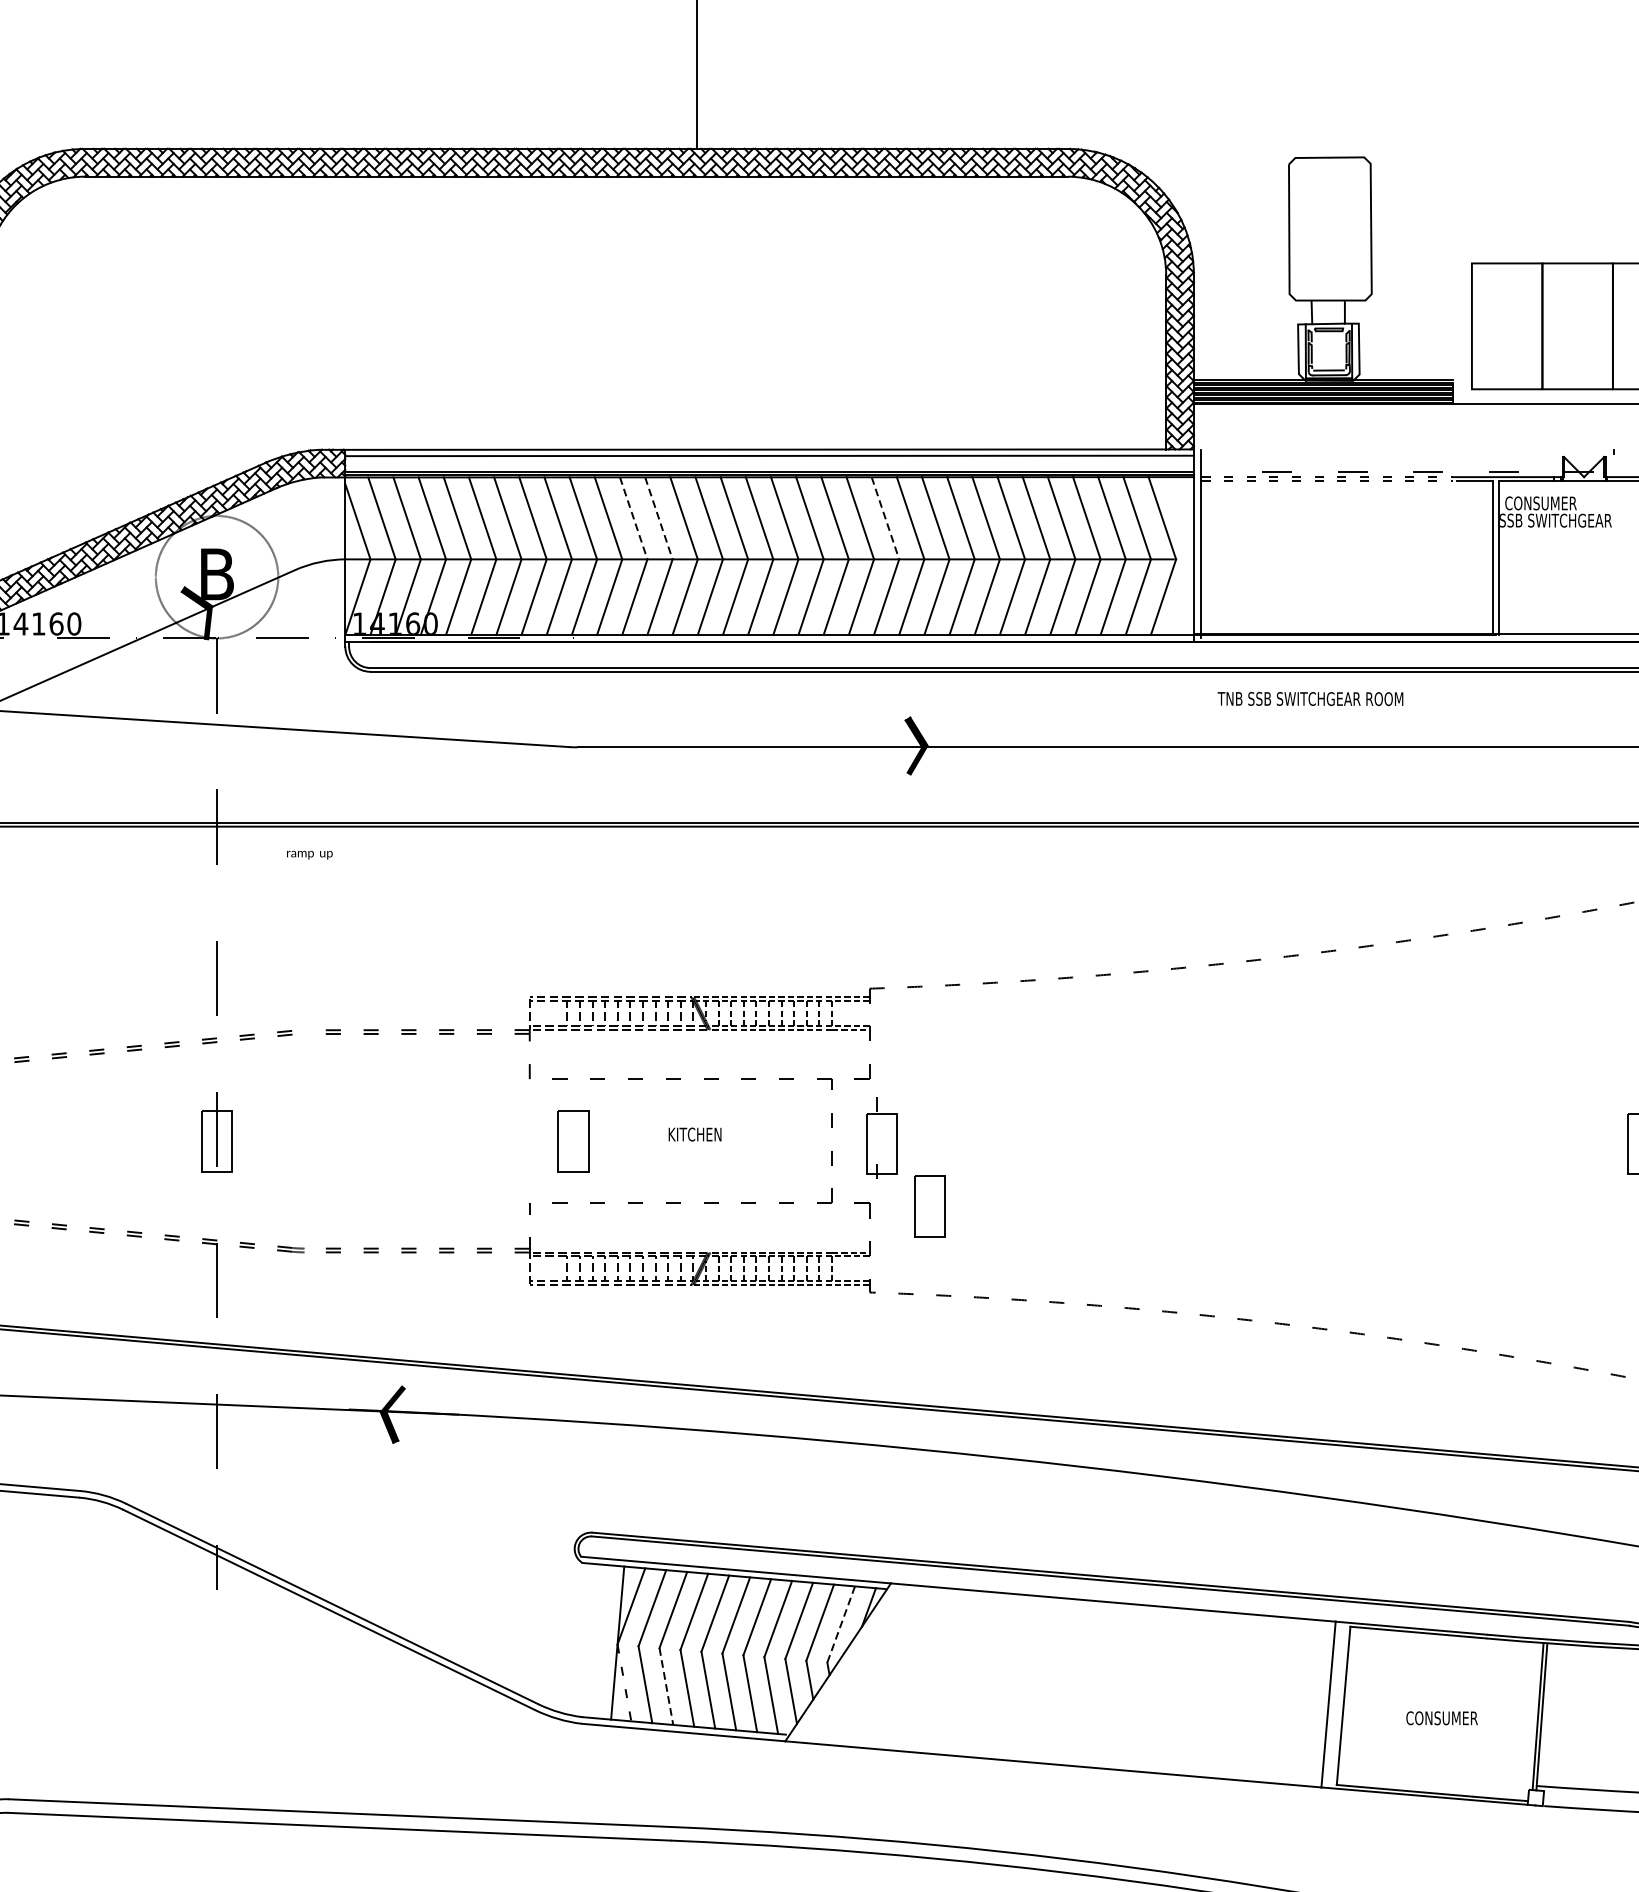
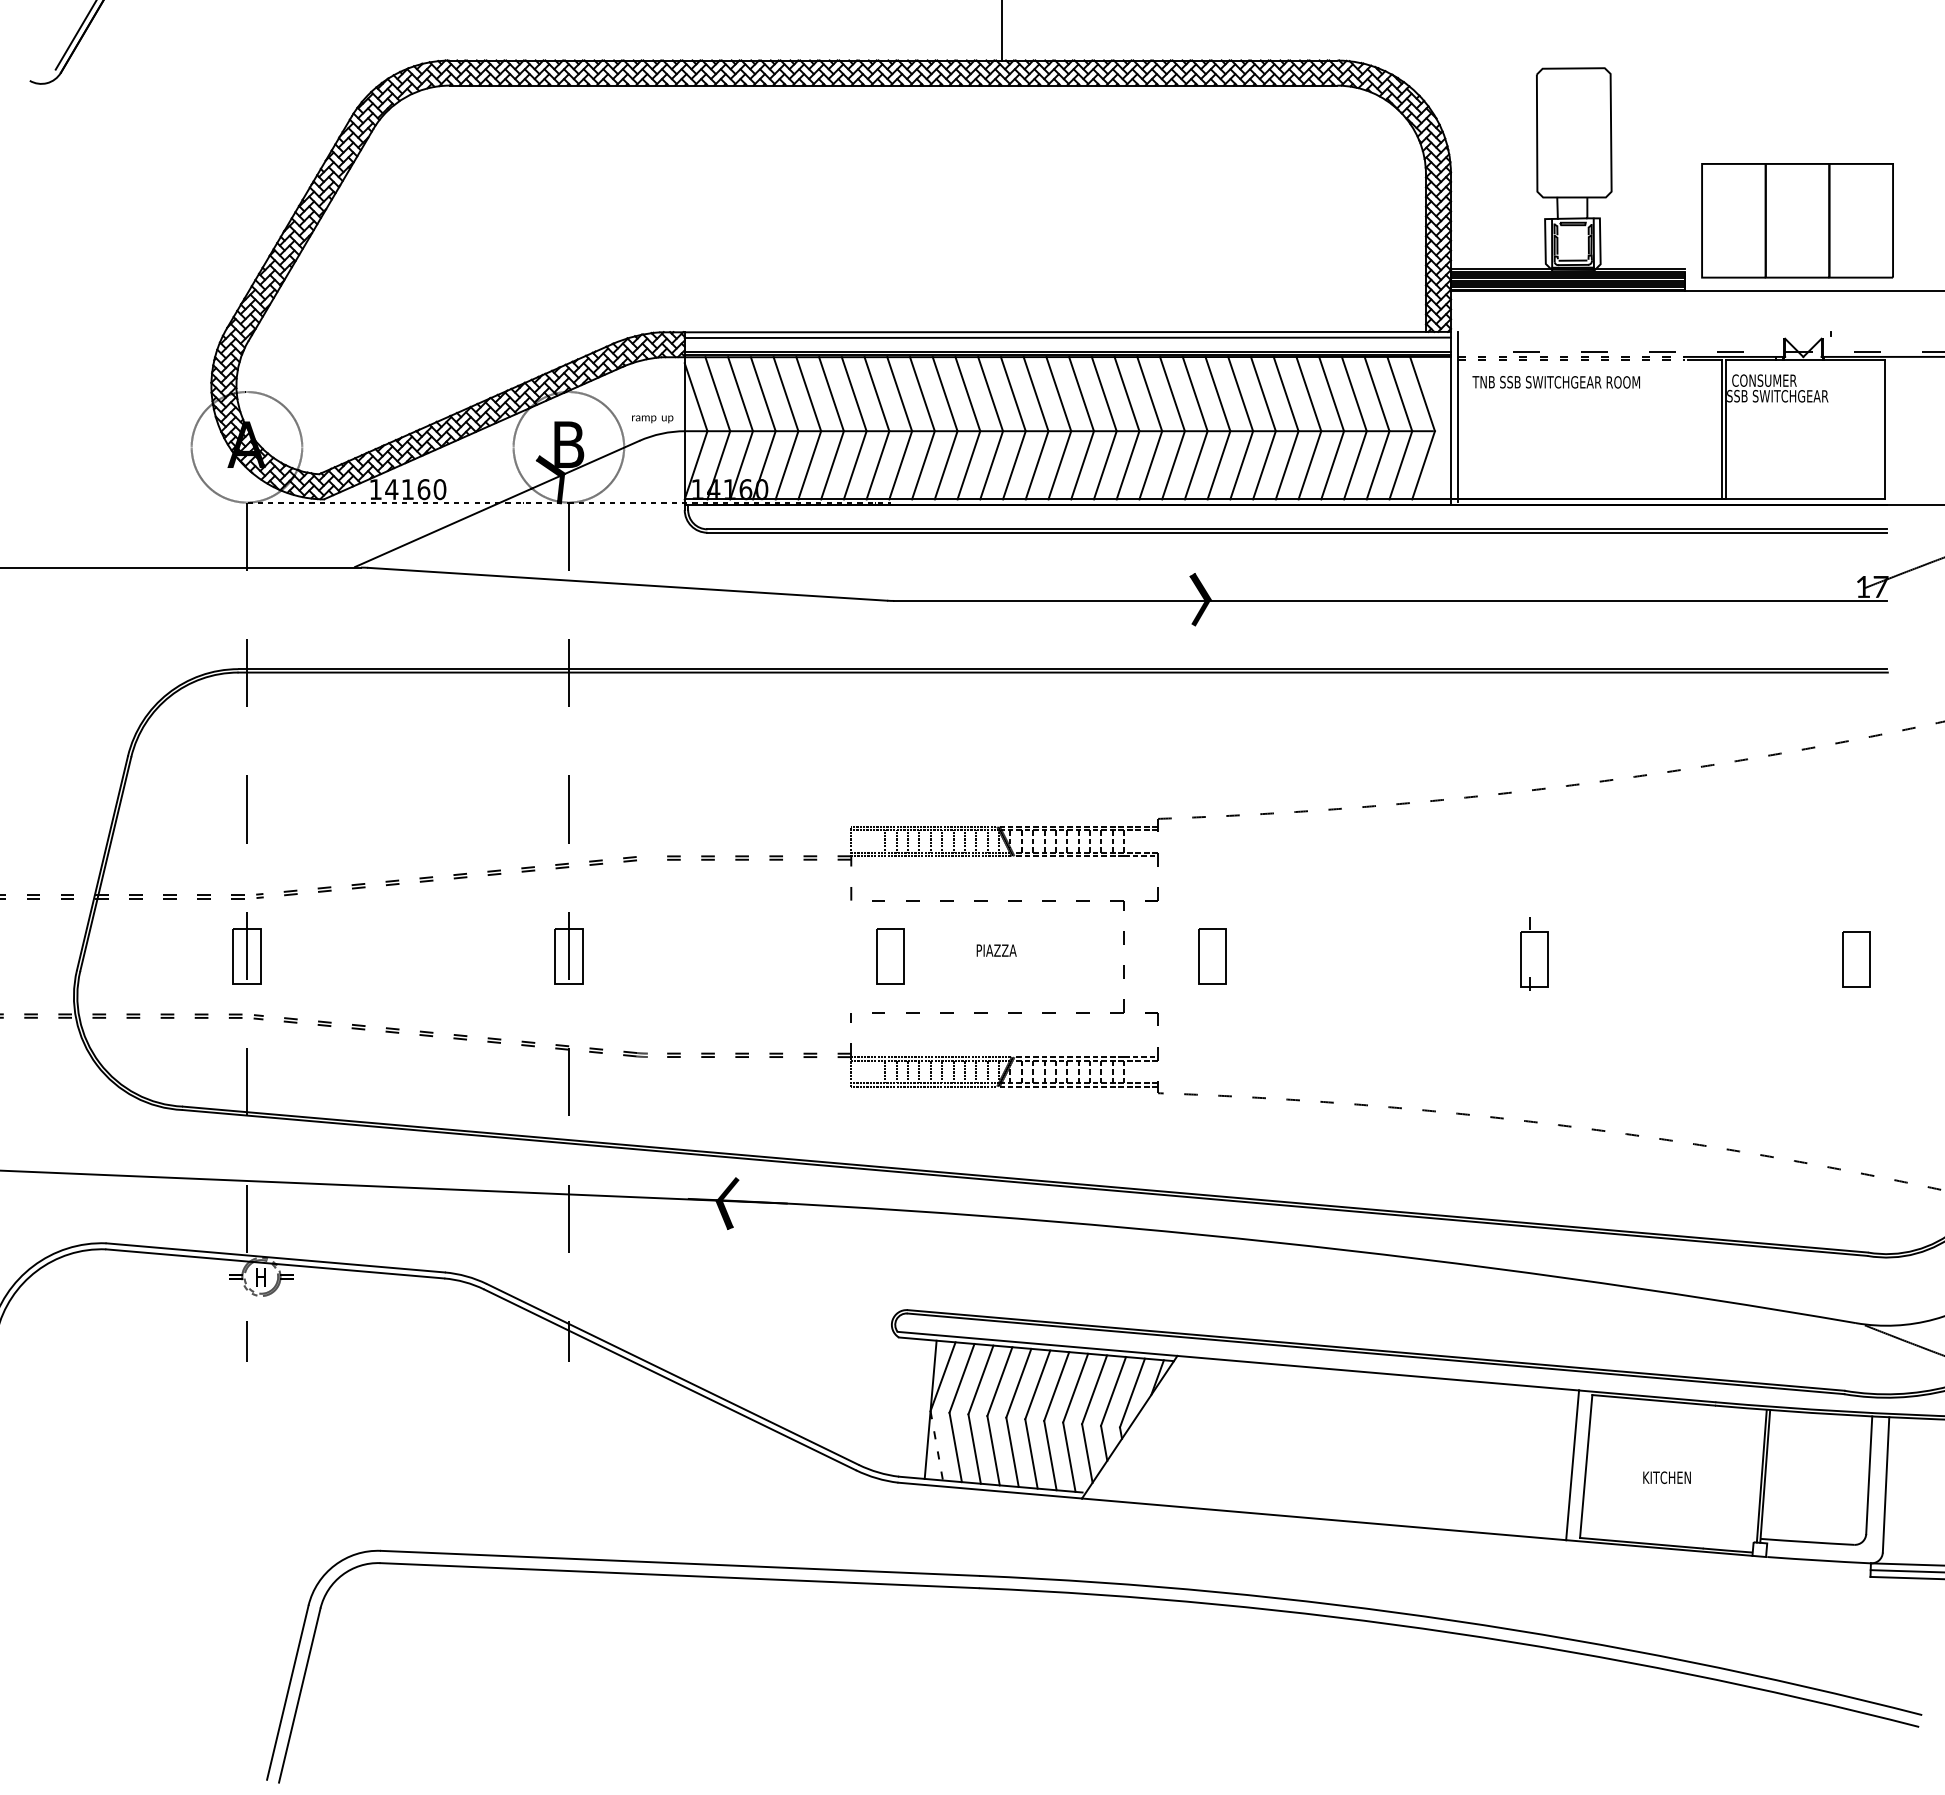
line: (634, 518) -> (945, 394), dashed -> solid
line: (659, 518) -> (968, 394), dashed -> solid
line: (885, 518) -> (1172, 394), dashed -> solid
text: (1309, 699) -> (1555, 382), moved
text: (309, 855) -> (652, 419), moved
text: (696, 1134) -> (1001, 950), KITCHEN -> PIAZZA
part: (882, 1137) -> (1534, 953), moved
part: (929, 1206) -> (1212, 956), moved
line: (841, 1625) -> (1132, 1393), dashed -> solid
line: (666, 1687) -> (974, 1449), dashed -> solid
text: (1441, 1718) -> (1674, 1477), CONSUMER -> KITCHEN

